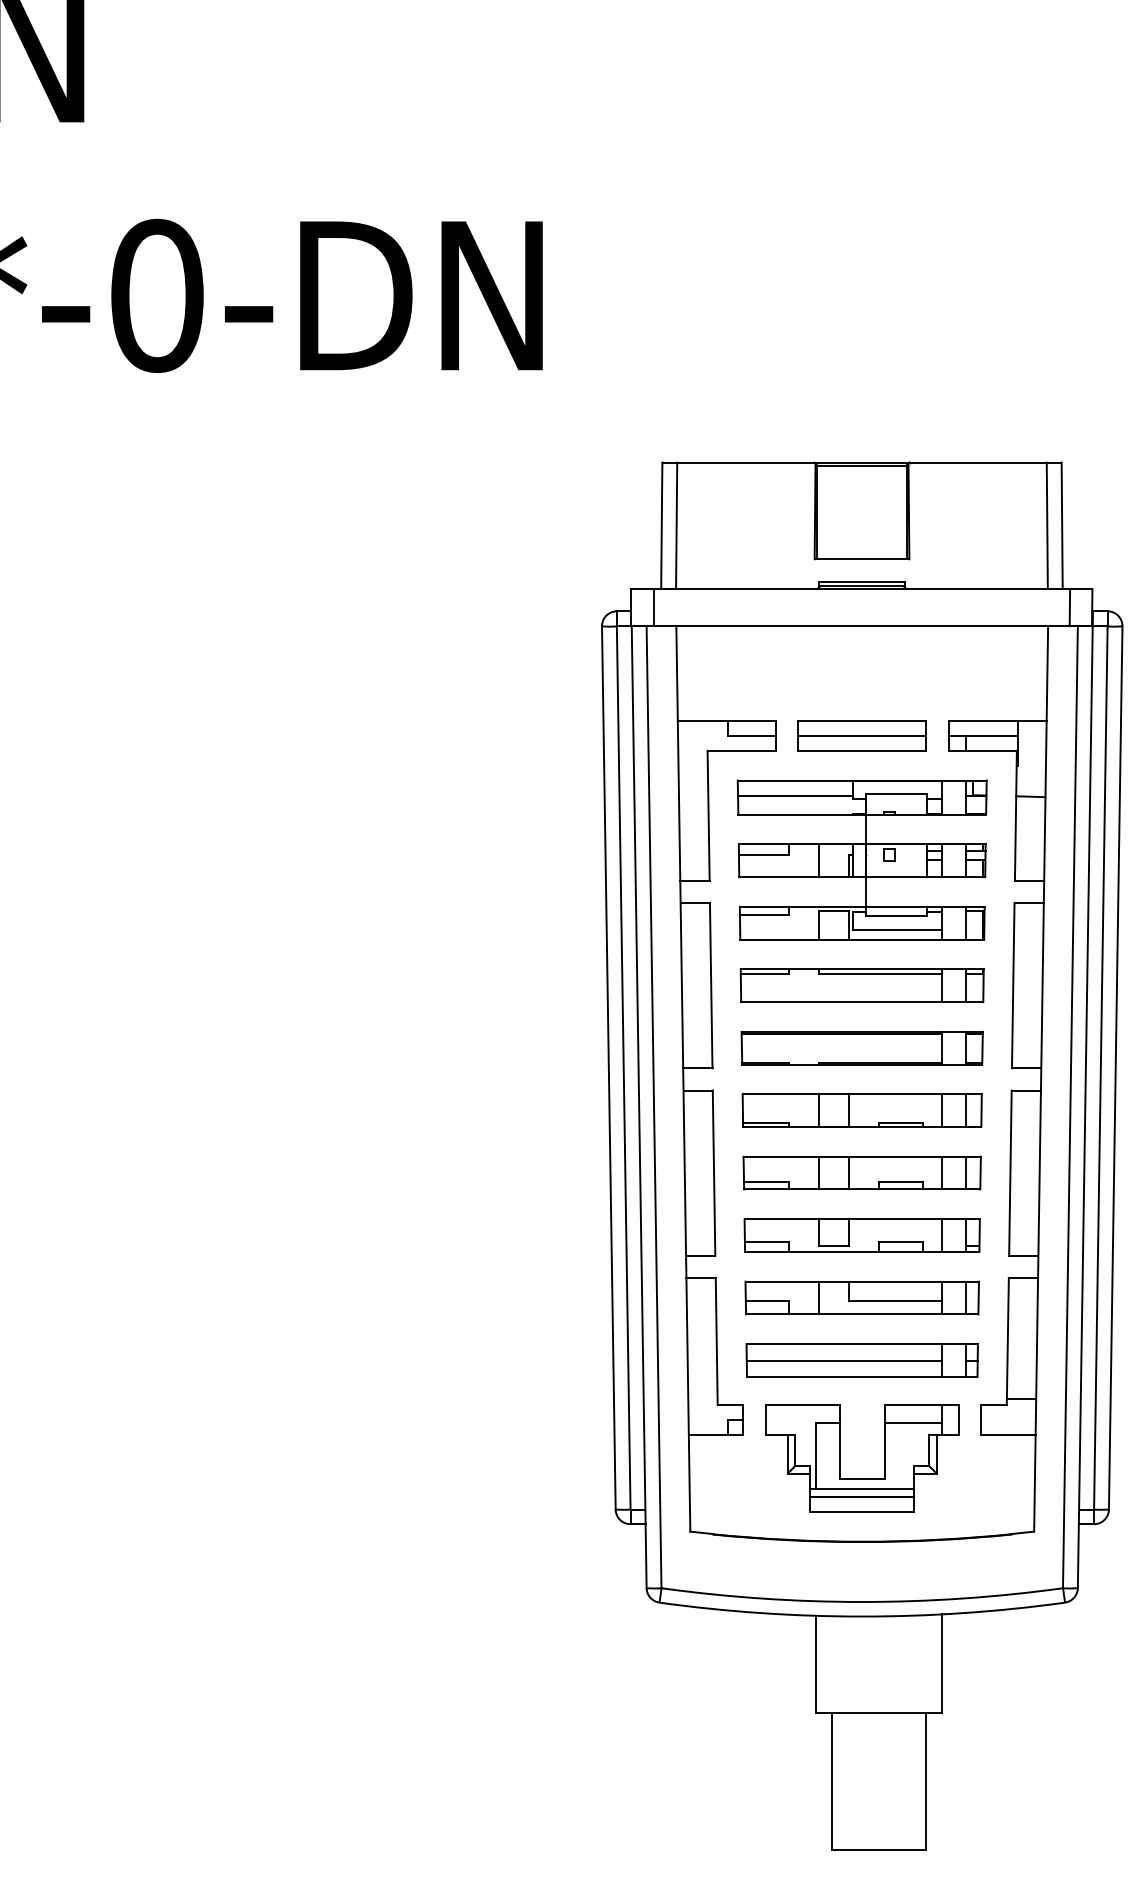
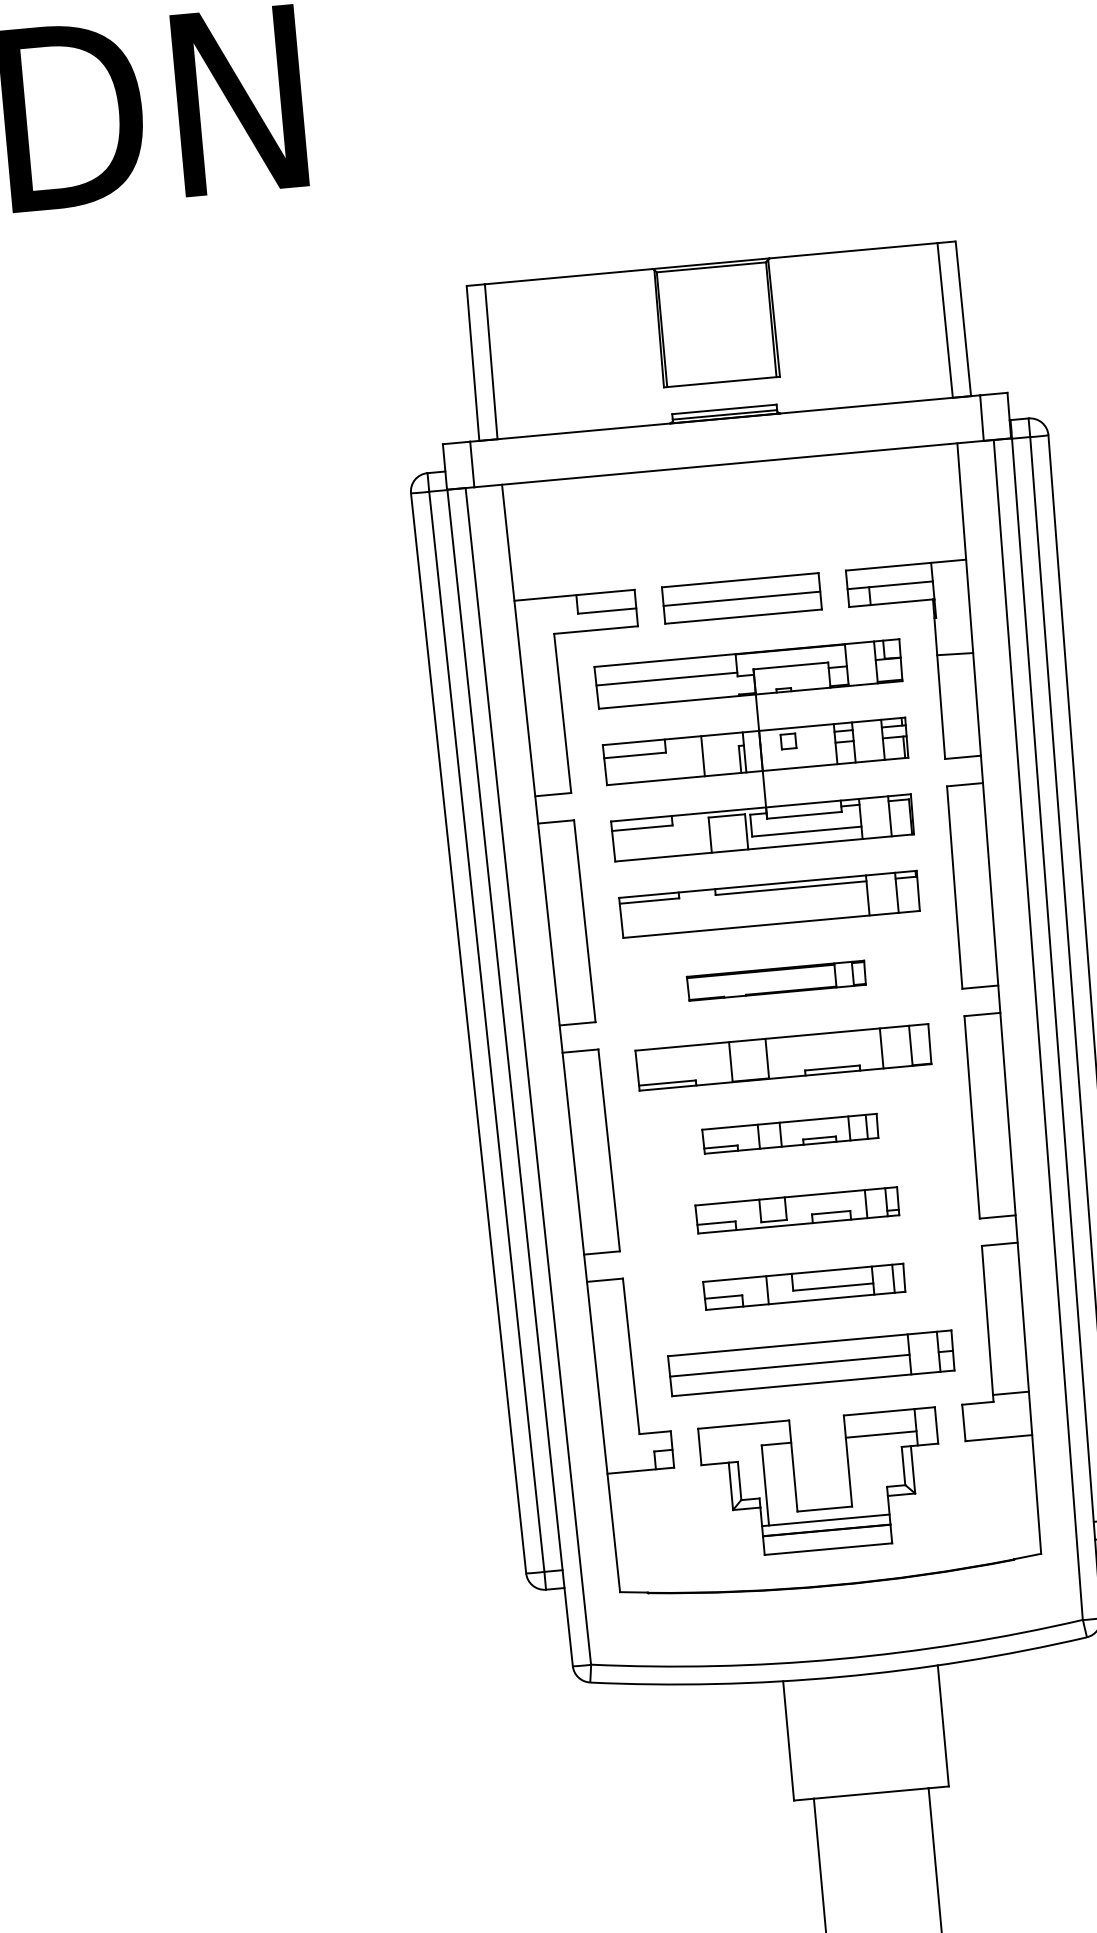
part: (861, 1047) -> (775, 980), size x0.6
part: (861, 1172) -> (789, 1133), size x0.6
part: (861, 1235) -> (796, 1210), size x0.7
part: (861, 1297) -> (803, 1286), size x0.7

